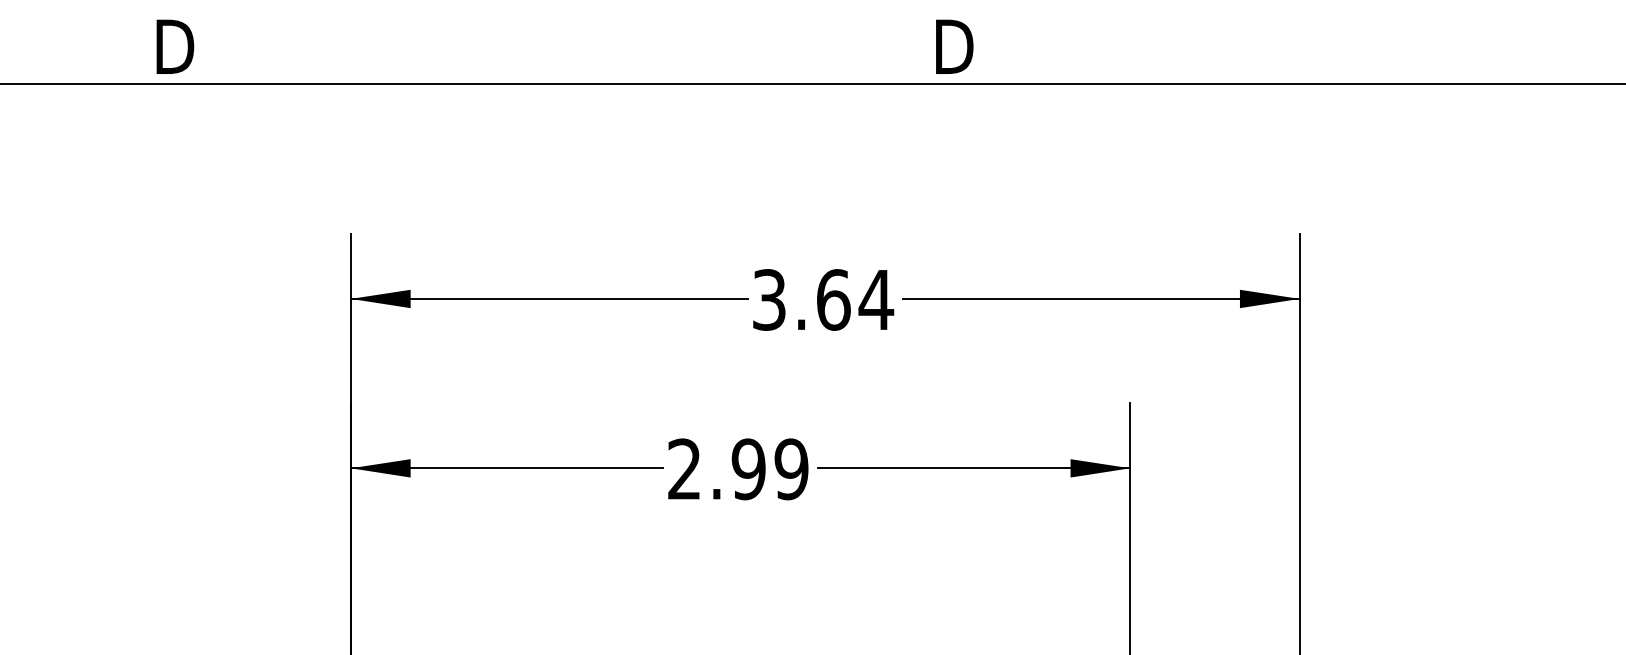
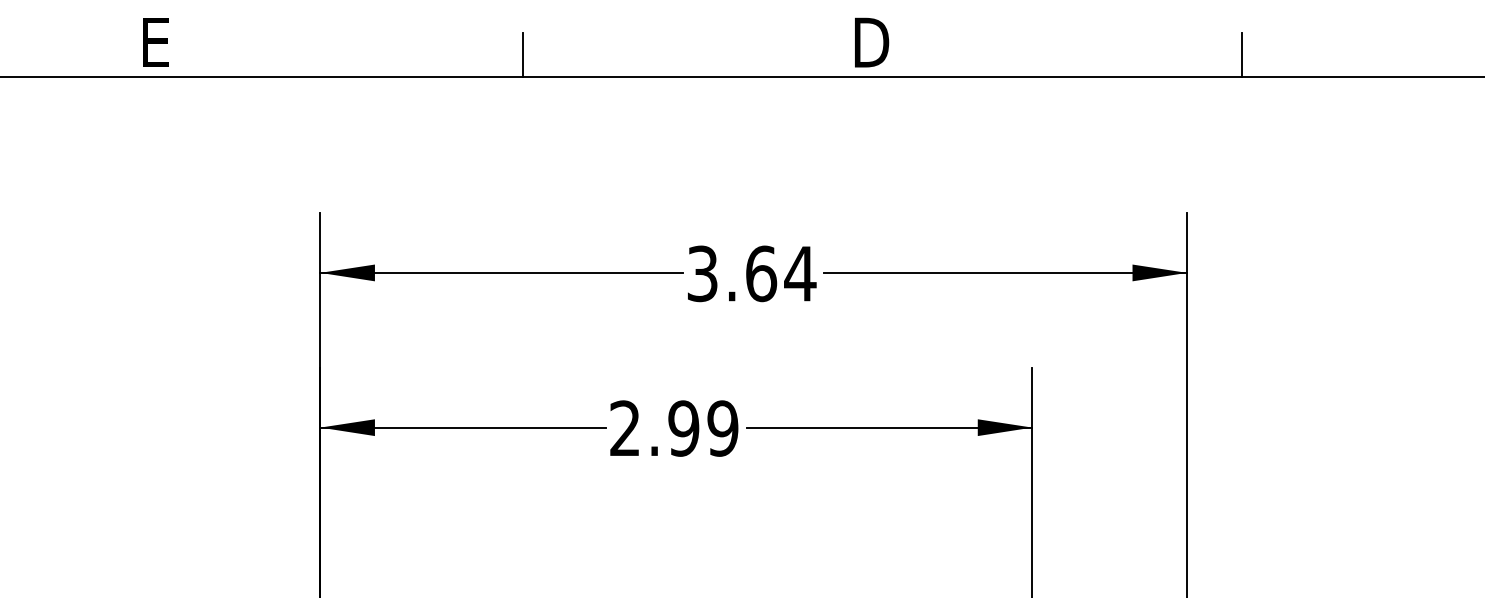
text: (175, 46) -> (160, 42), D -> E
line: (572, 60) -> (522, 55), added
line: (1360, 60) -> (1242, 55), added

